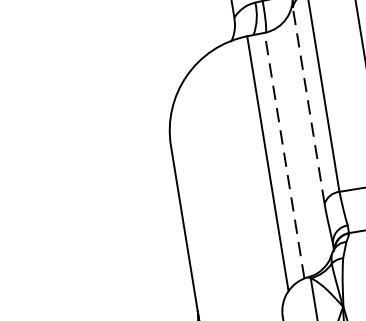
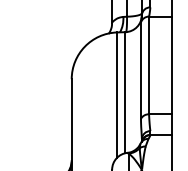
line: (307, 105) -> (140, 70), dashed -> solid
line: (284, 155) -> (125, 92), dashed -> solid

